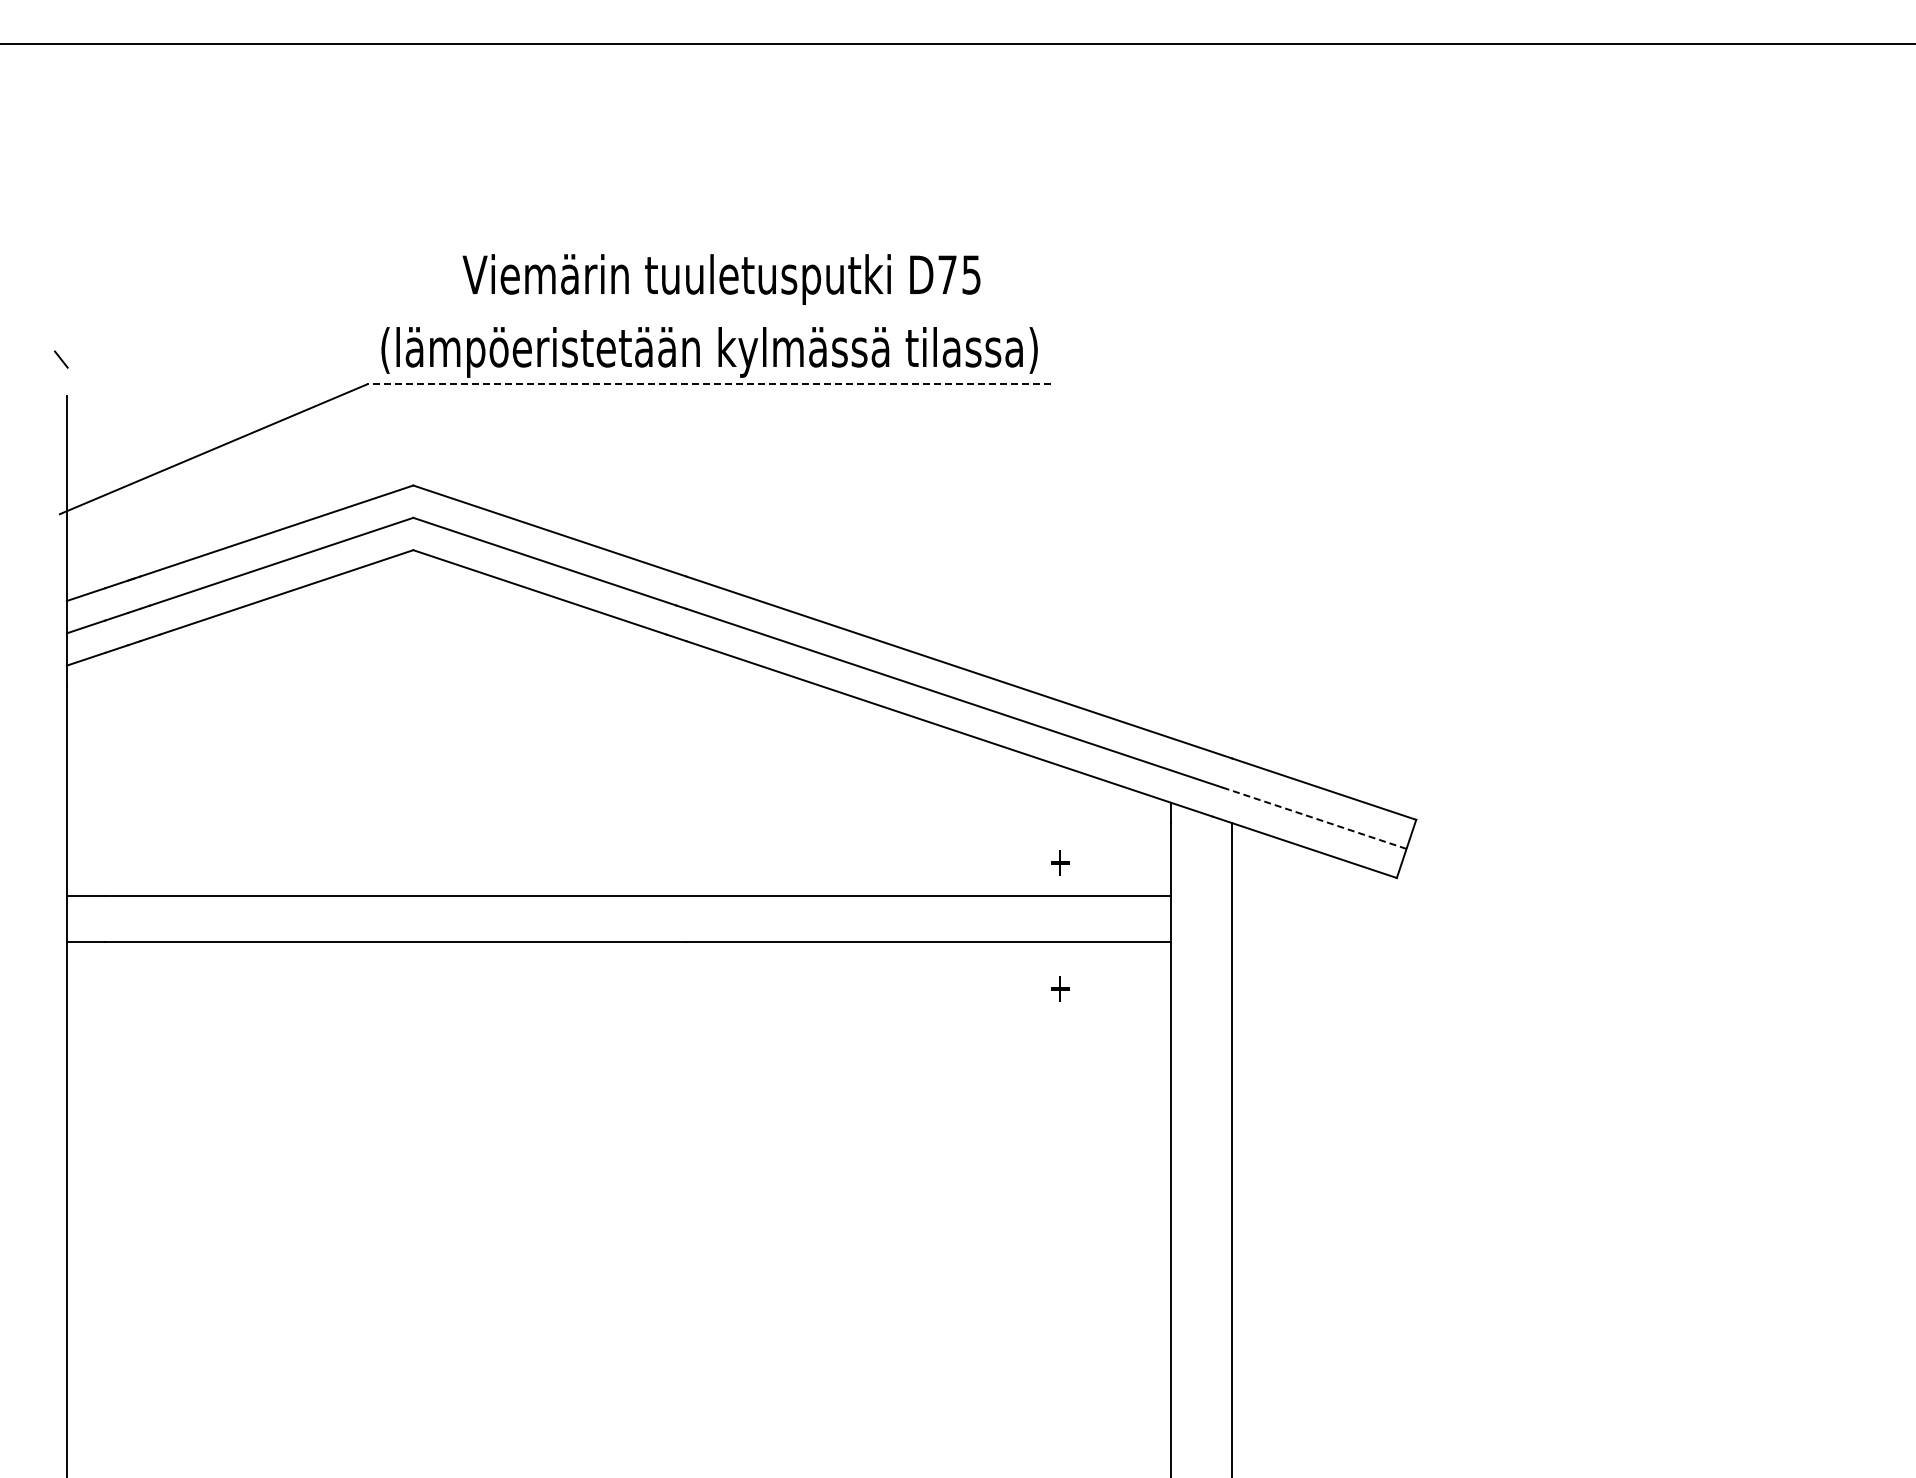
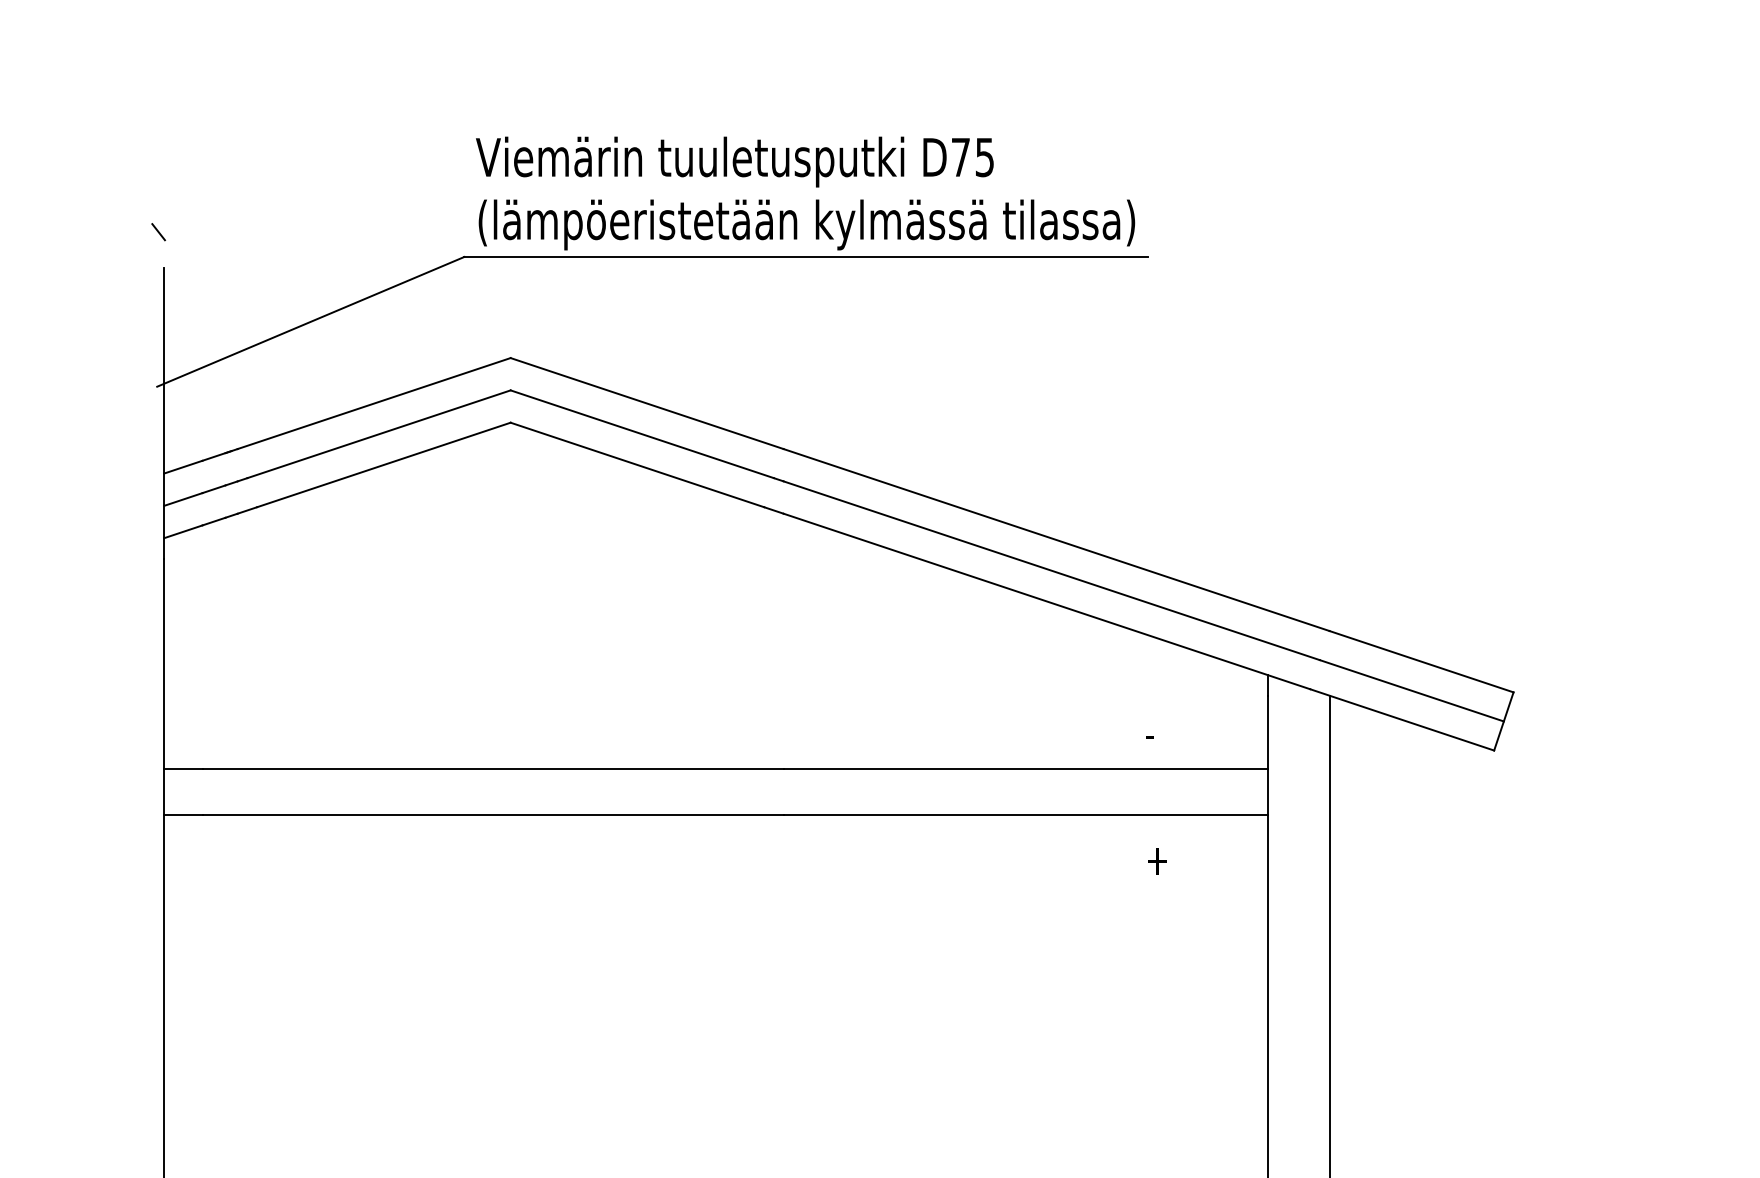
text: (721, 279) -> (734, 162), moved
line: (708, 384) -> (805, 257), dashed -> solid
line: (1314, 818) -> (1411, 691), dashed -> solid
text: (1059, 862) -> (1156, 735), + -> -

